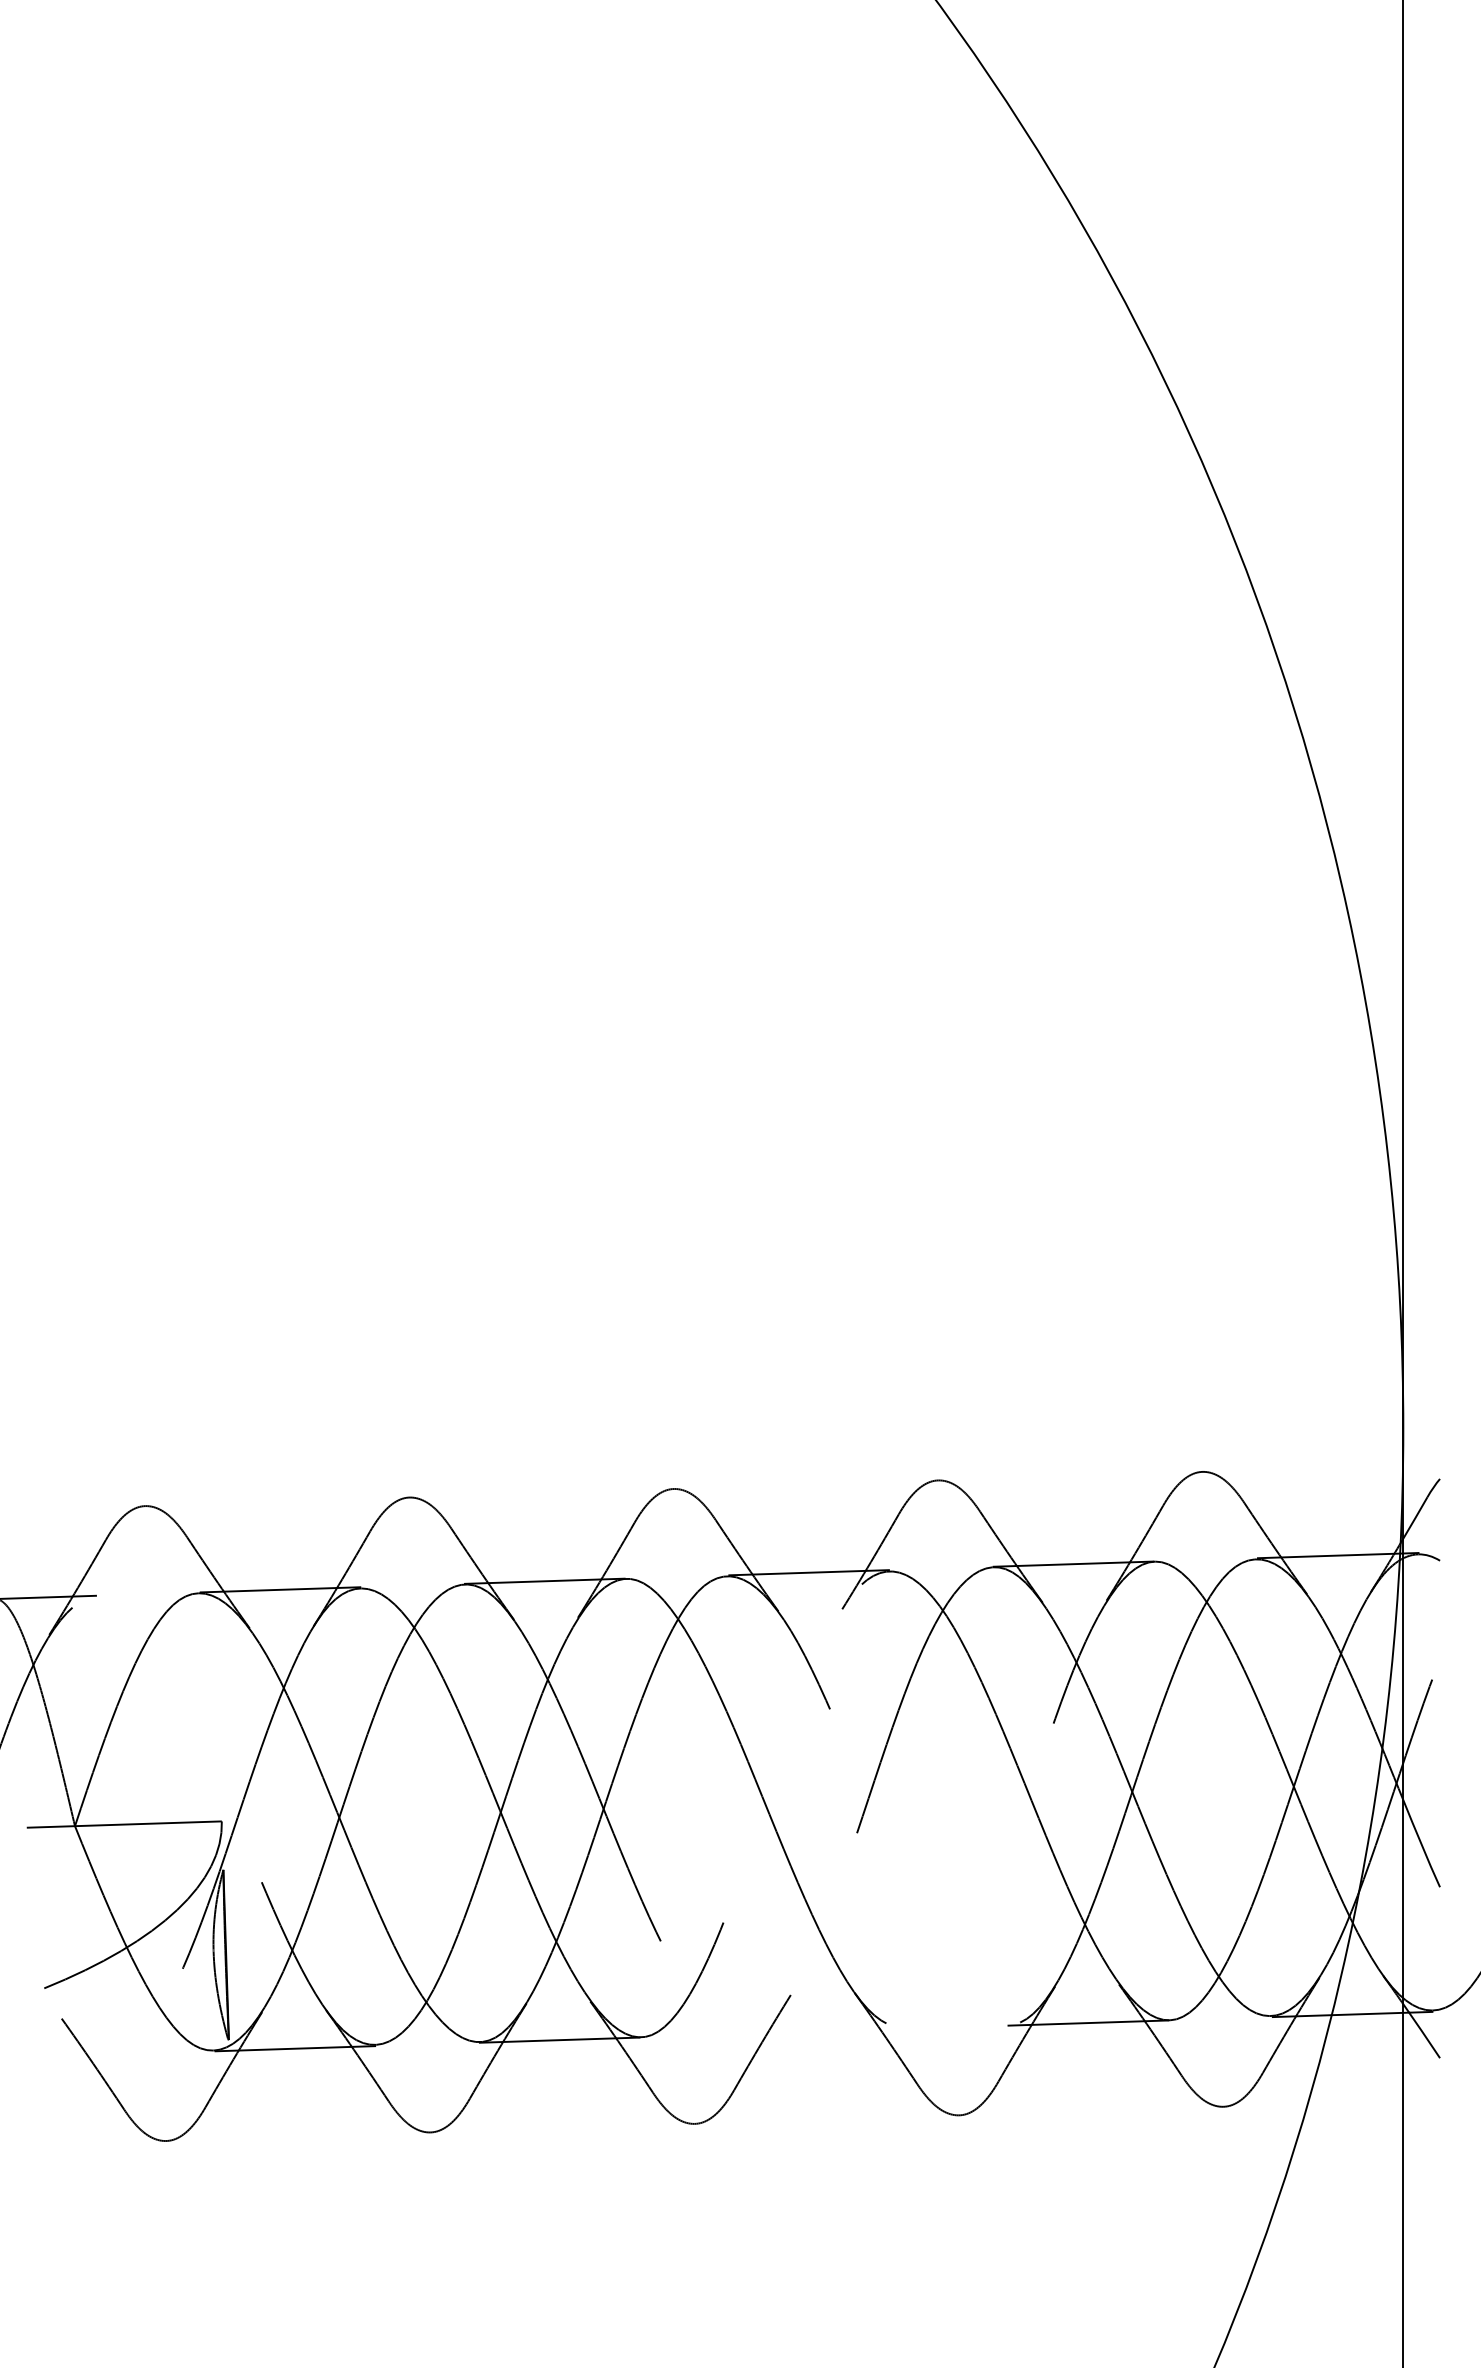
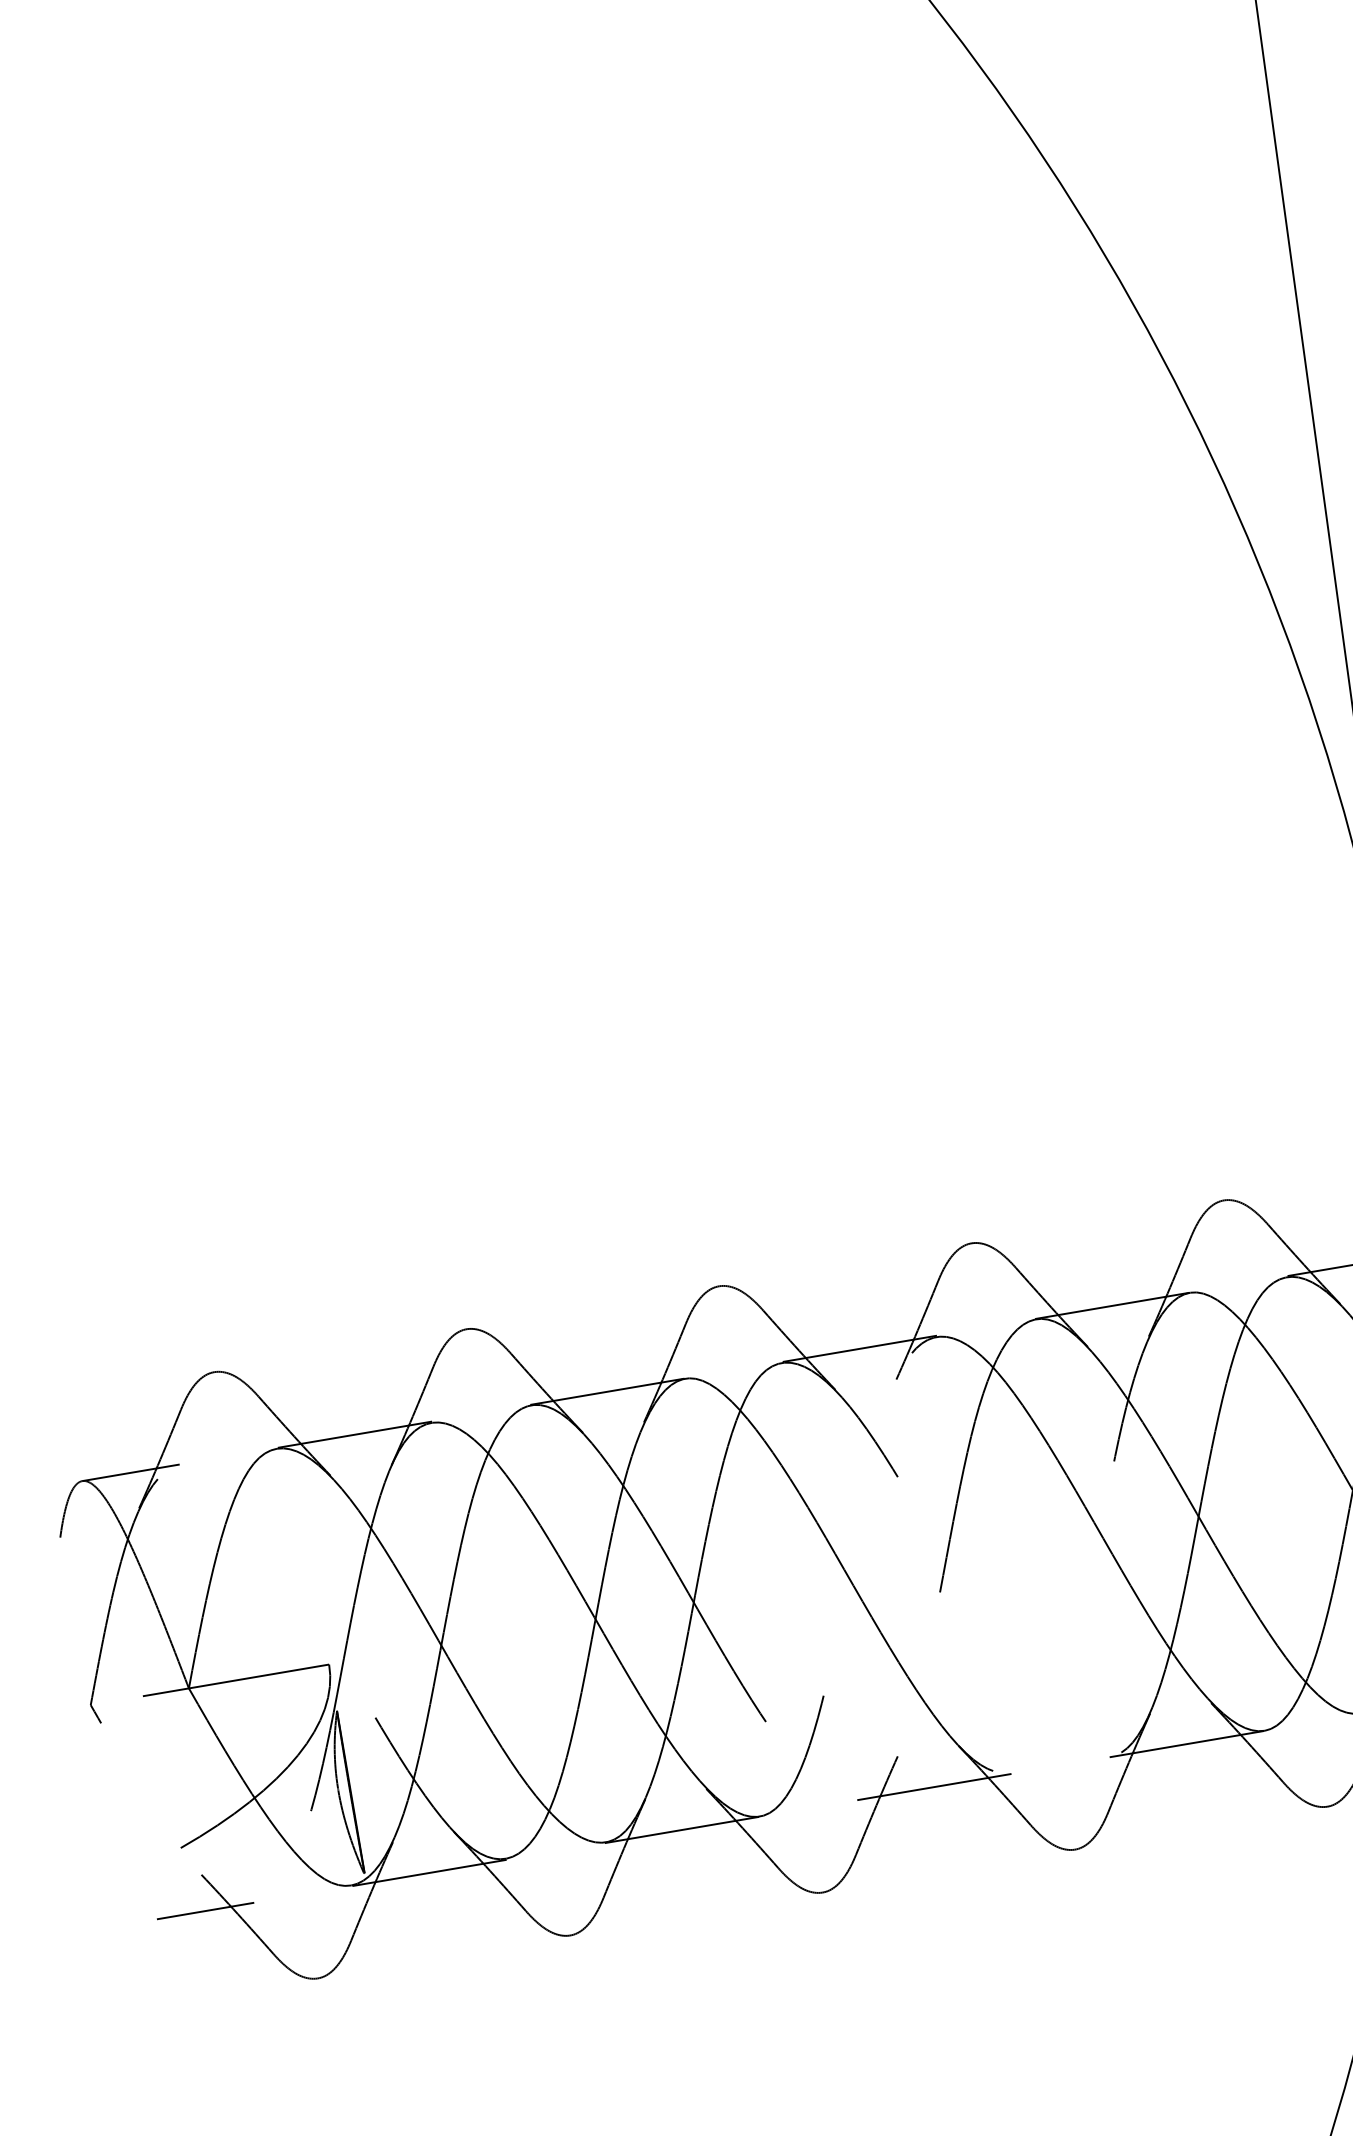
line: (823, 2031) -> (933, 1787), added
line: (60, 2055) -> (205, 1910), added

